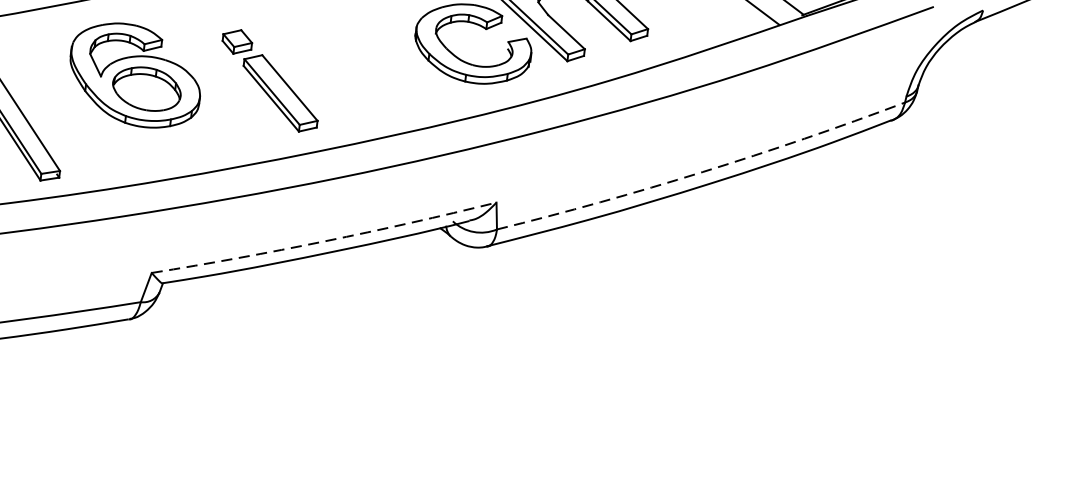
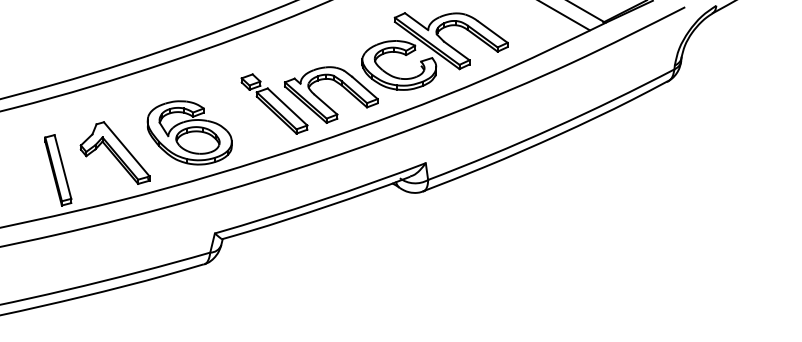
part: (135, 74) -> (189, 132), moved
part: (350, 88) -> (325, 102), added
arc: (702, 172) -> (552, 128), dashed -> solid
arc: (325, 241) -> (321, 200), dashed -> solid

